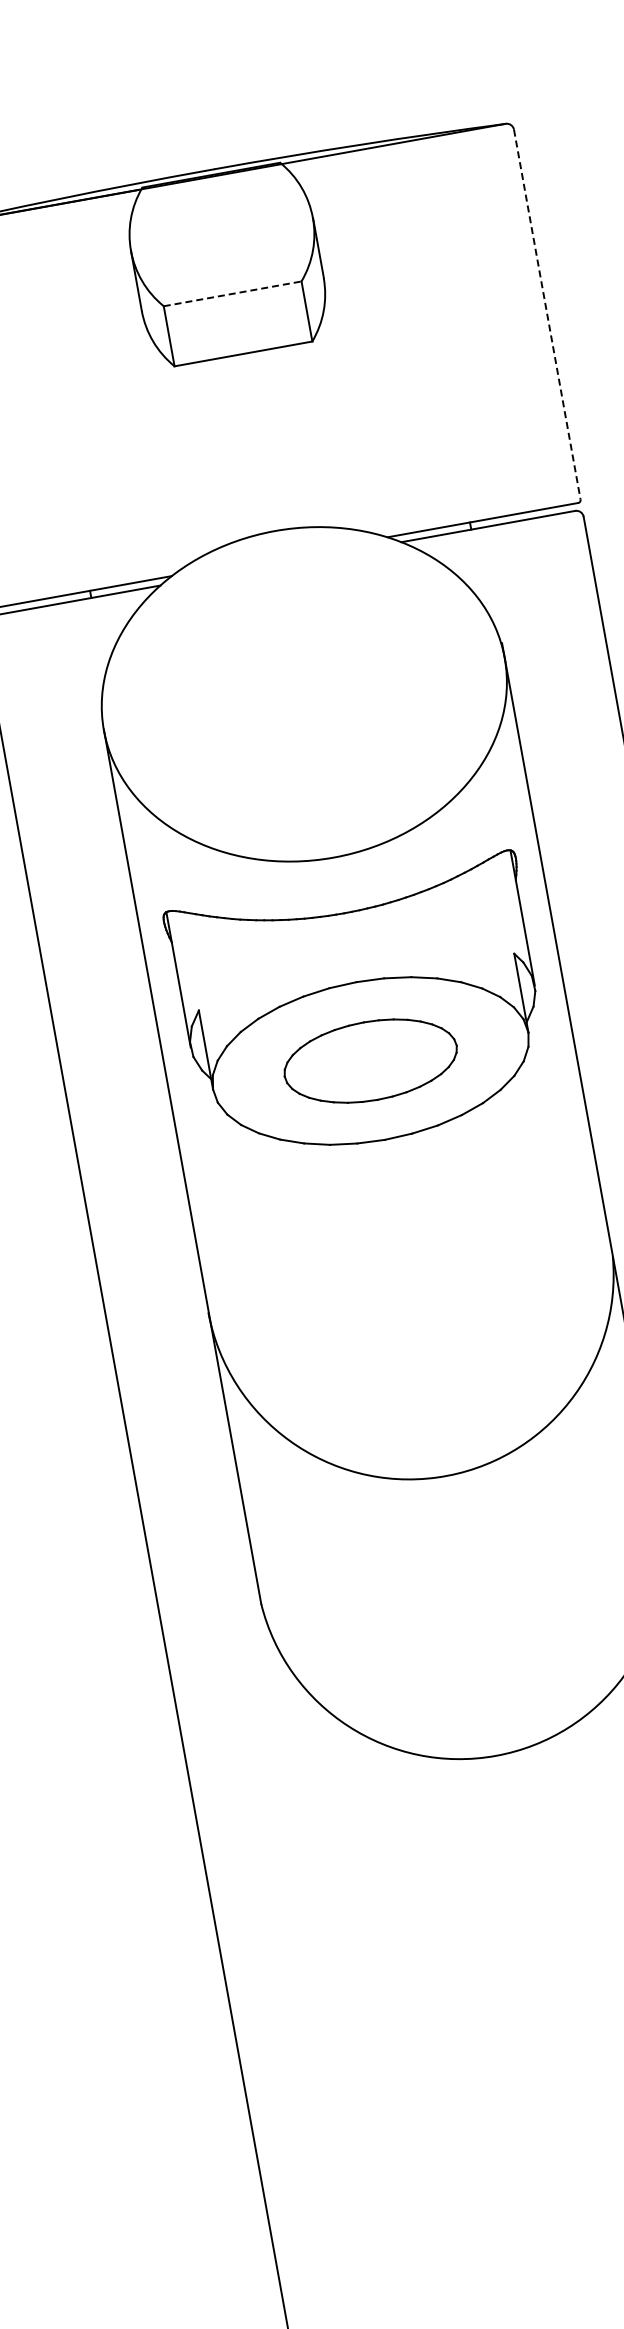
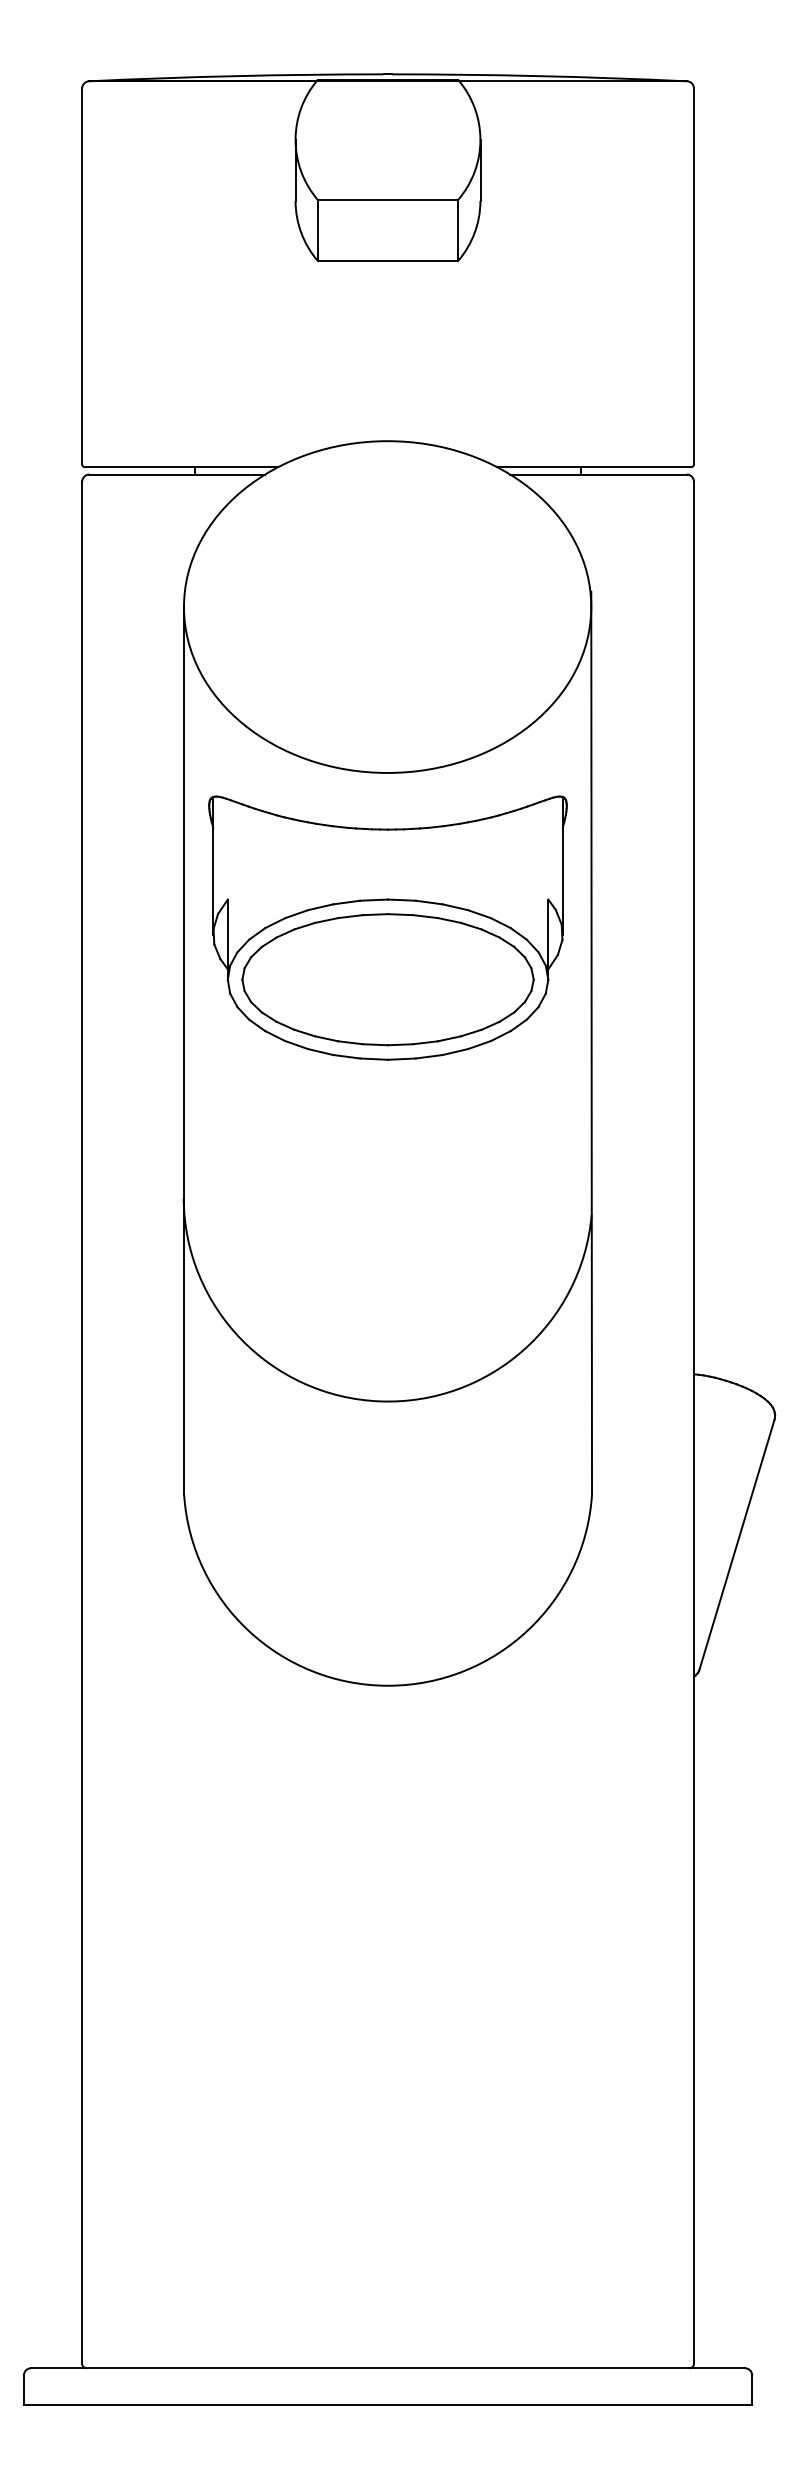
line: (233, 294) -> (388, 200), dashed -> solid
line: (546, 314) -> (693, 276), dashed -> solid
part: (370, 1060) -> (387, 979), size x1.67

